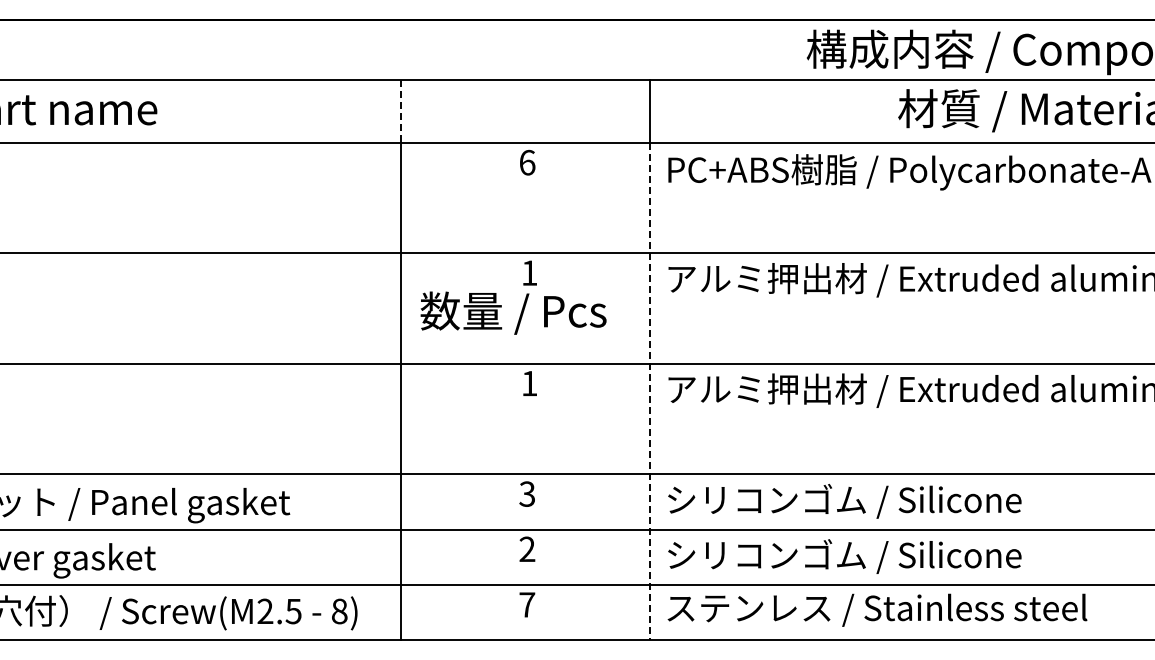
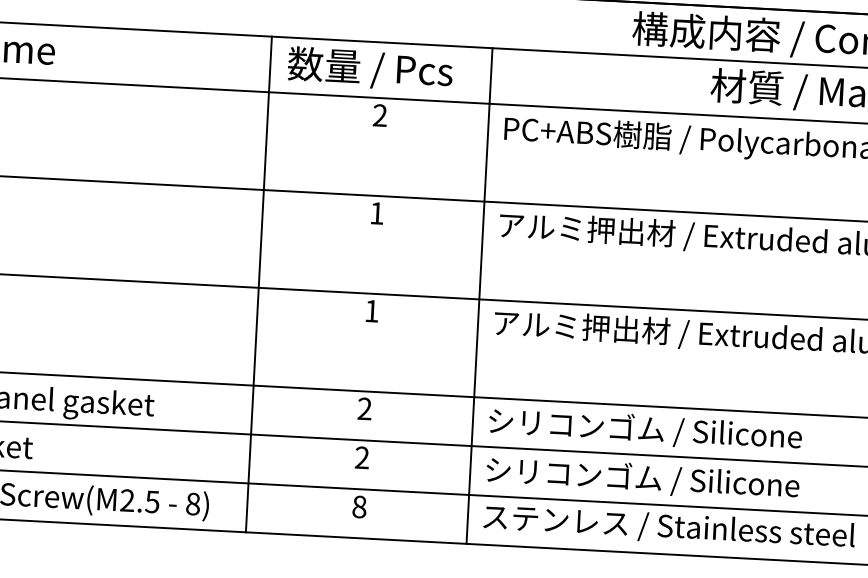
line: (400, 112) -> (270, 65), dashed -> solid
text: (527, 162) -> (380, 115), 6 -> 2
text: (513, 312) -> (370, 68), moved
line: (649, 391) -> (477, 323), dashed -> solid
text: (527, 493) -> (364, 408), 3 -> 2
text: (527, 604) -> (359, 506), 7 -> 8

